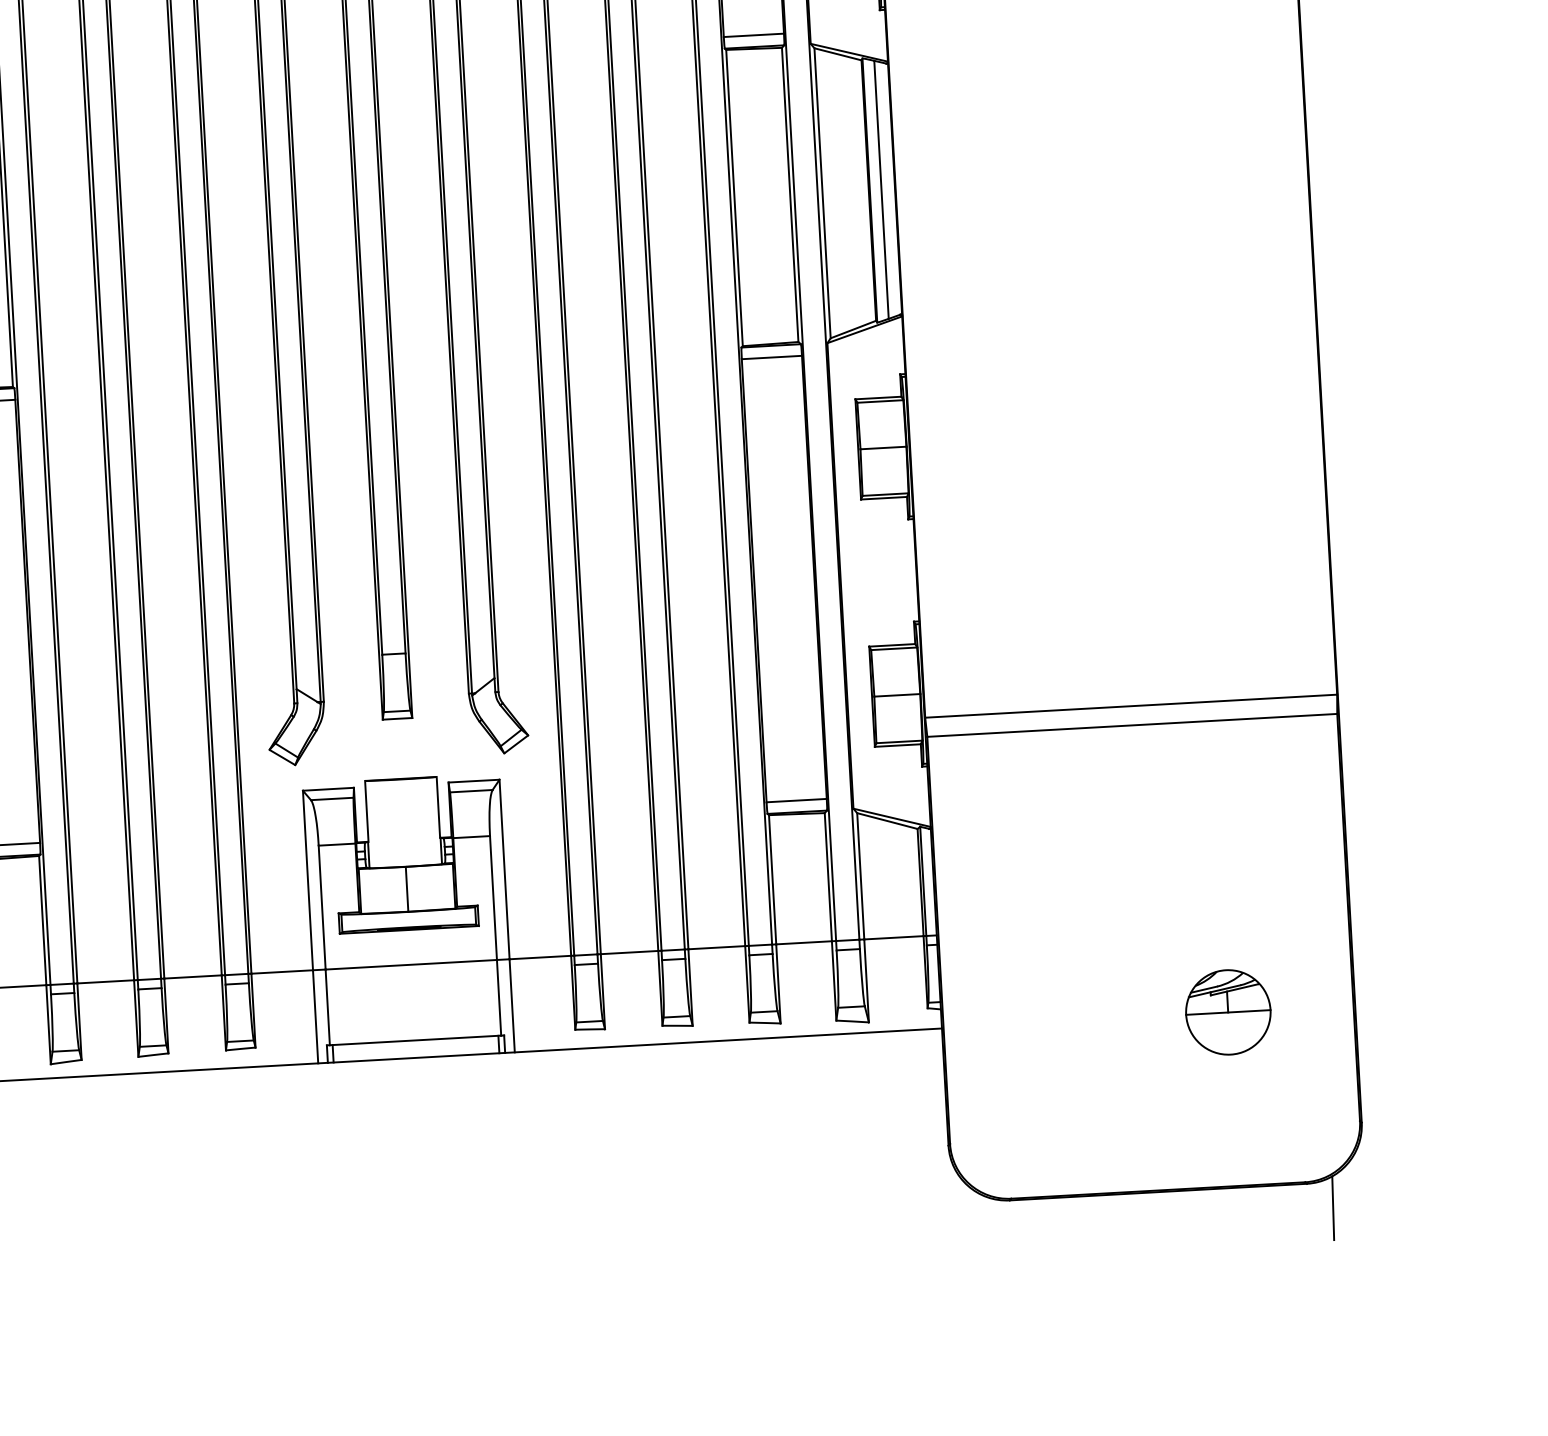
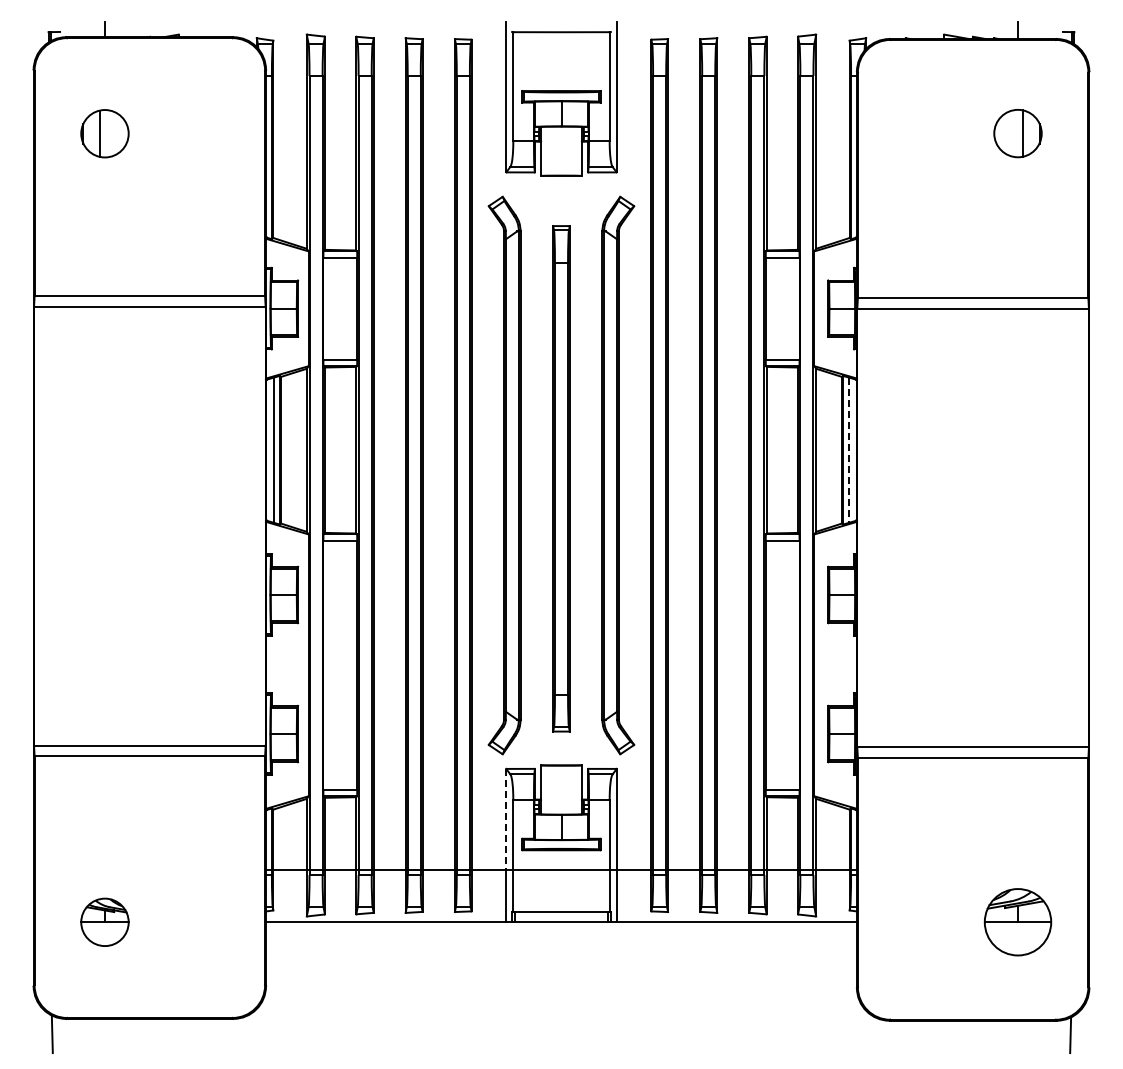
line: (881, 190) -> (849, 450), solid -> dashed
line: (308, 880) -> (506, 819), solid -> dashed
part: (1227, 1011) -> (1017, 921), size x1.4

